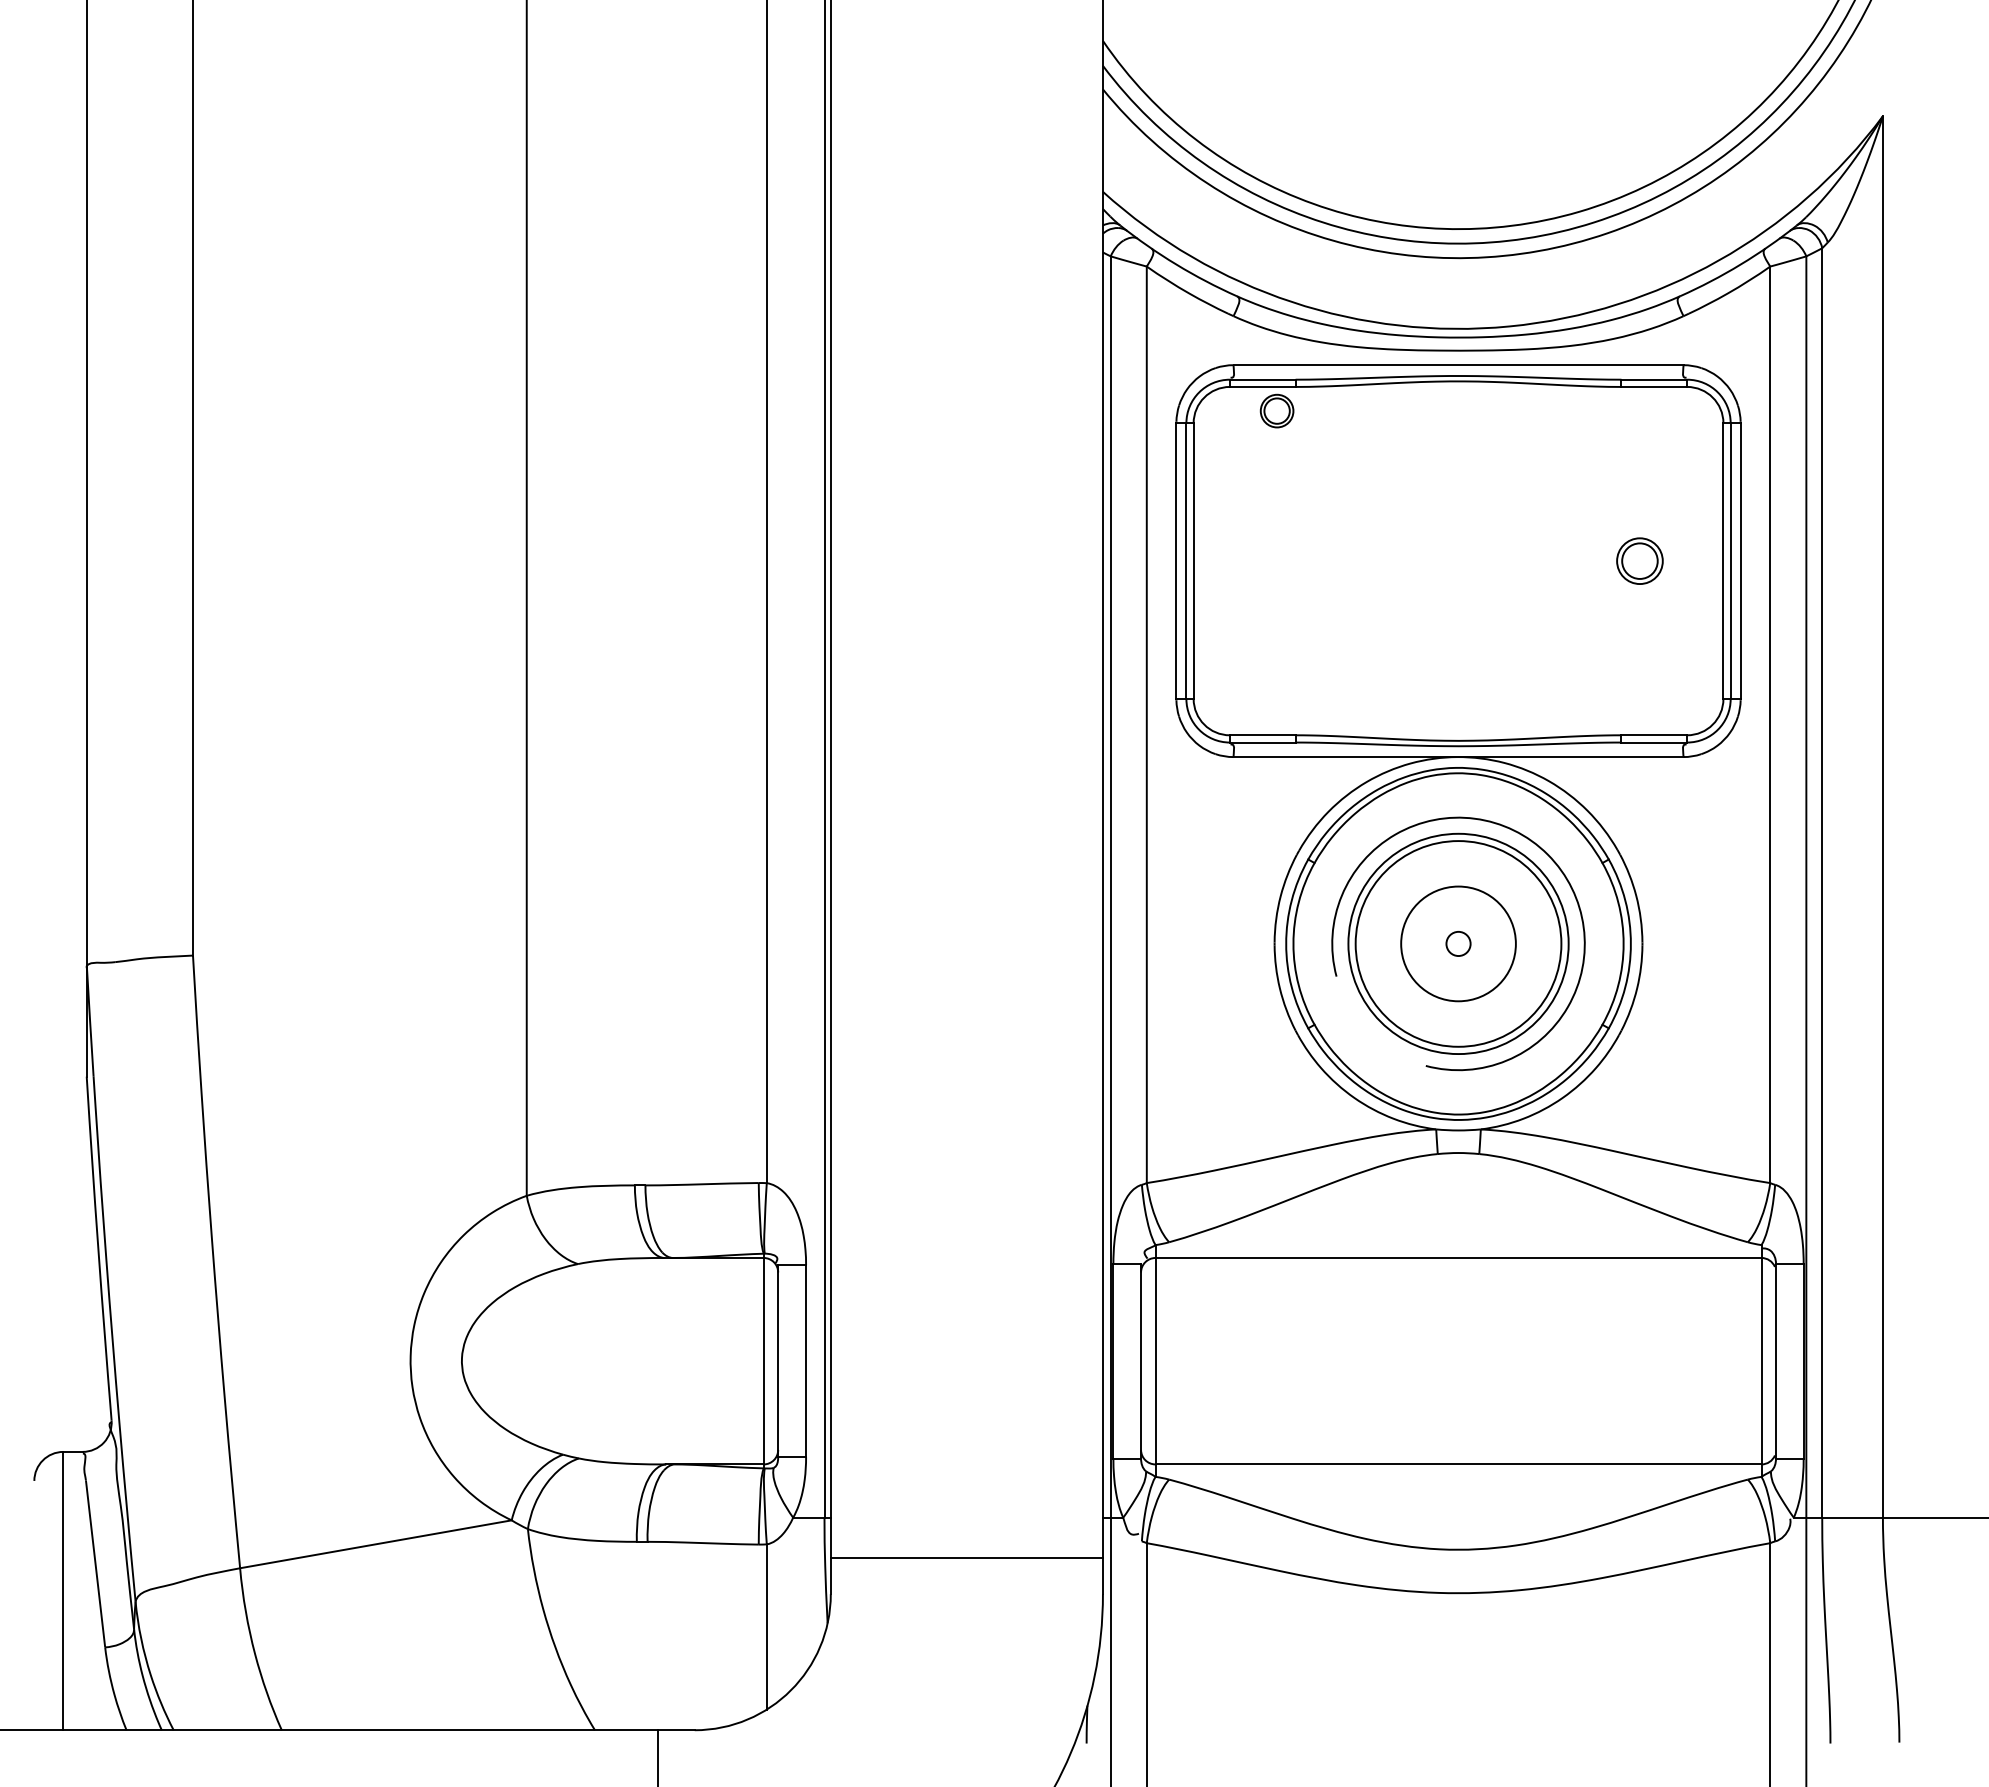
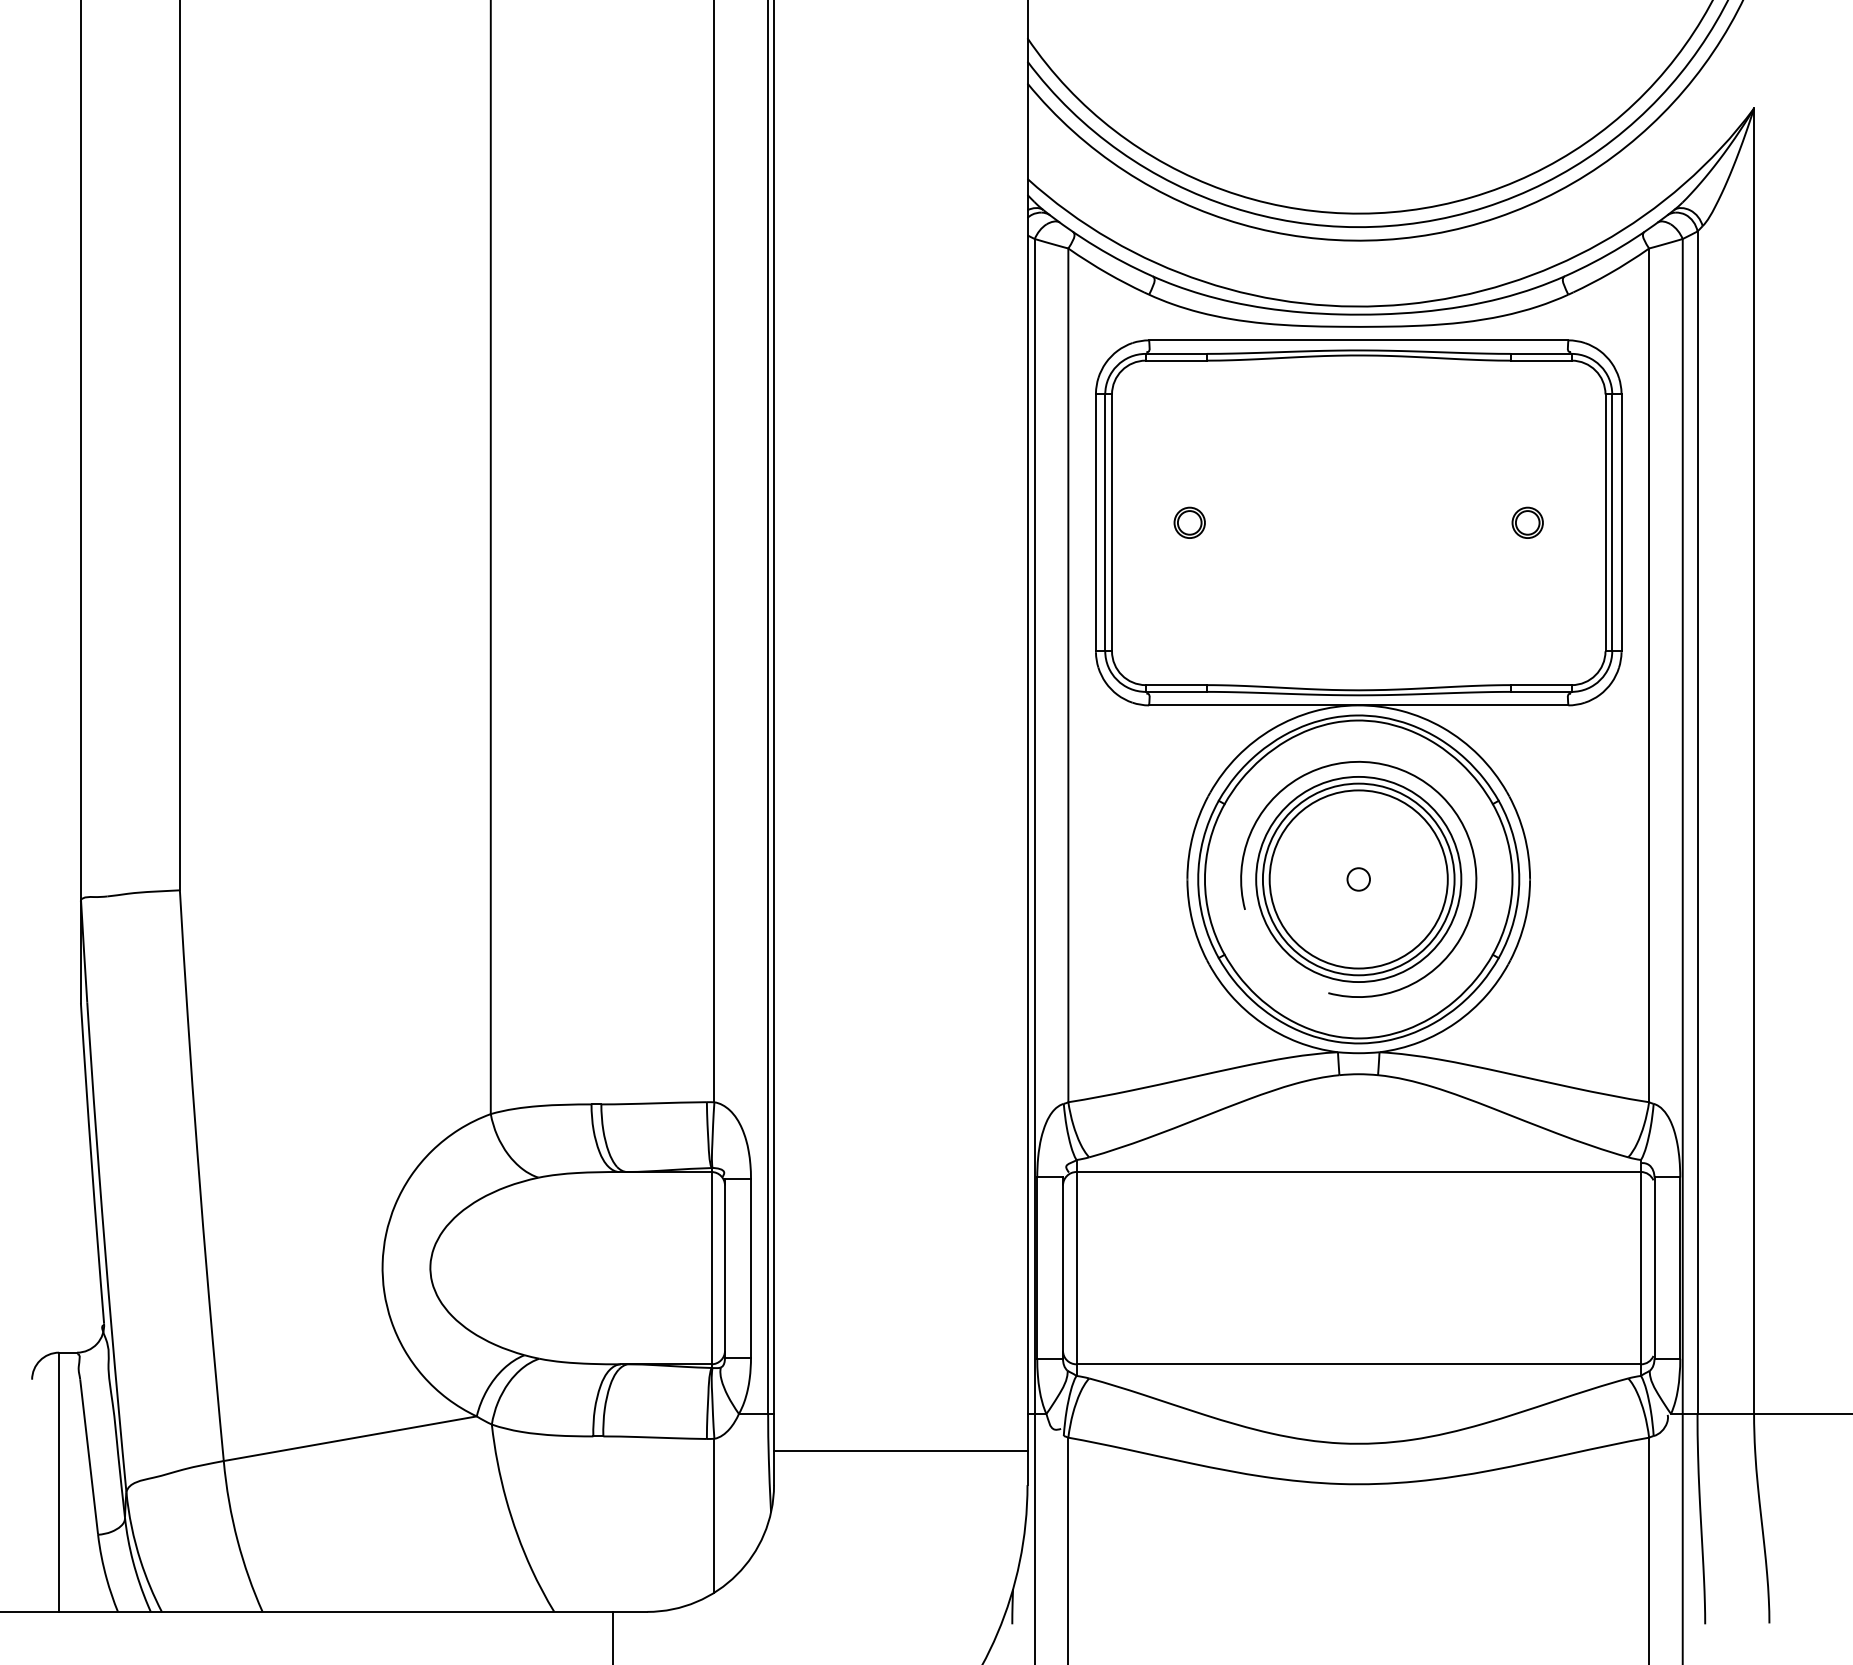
part: (1276, 410) -> (1189, 522), moved
part: (1639, 560) -> (1527, 522), size x0.71
circle: (1458, 943) -> (1358, 879), size x1.67

